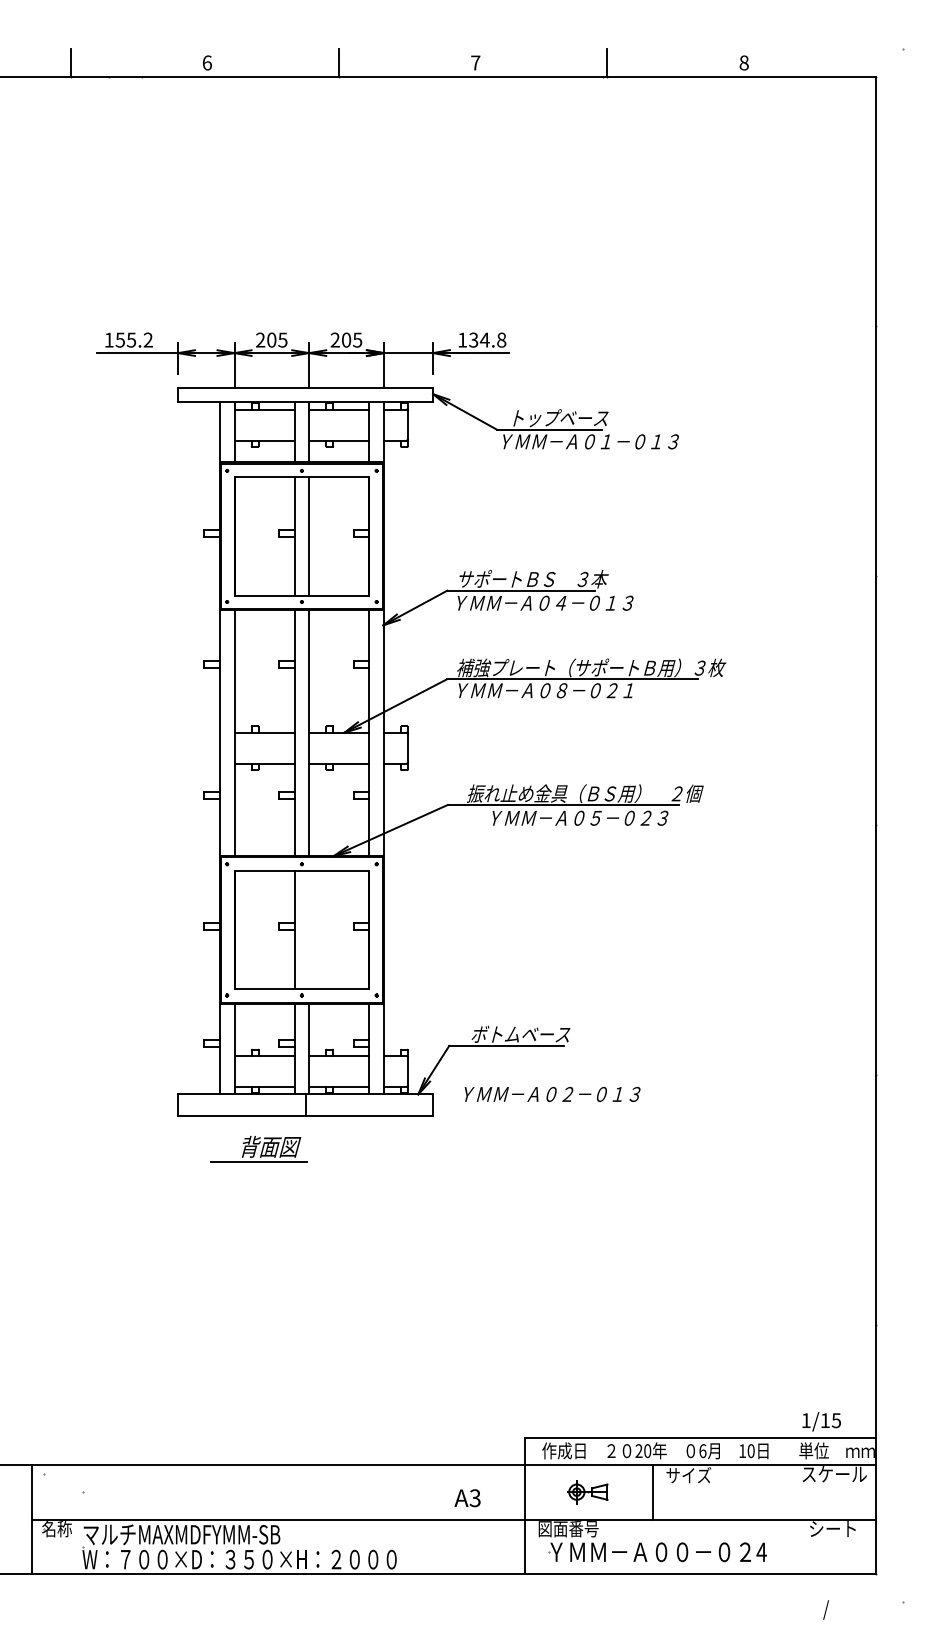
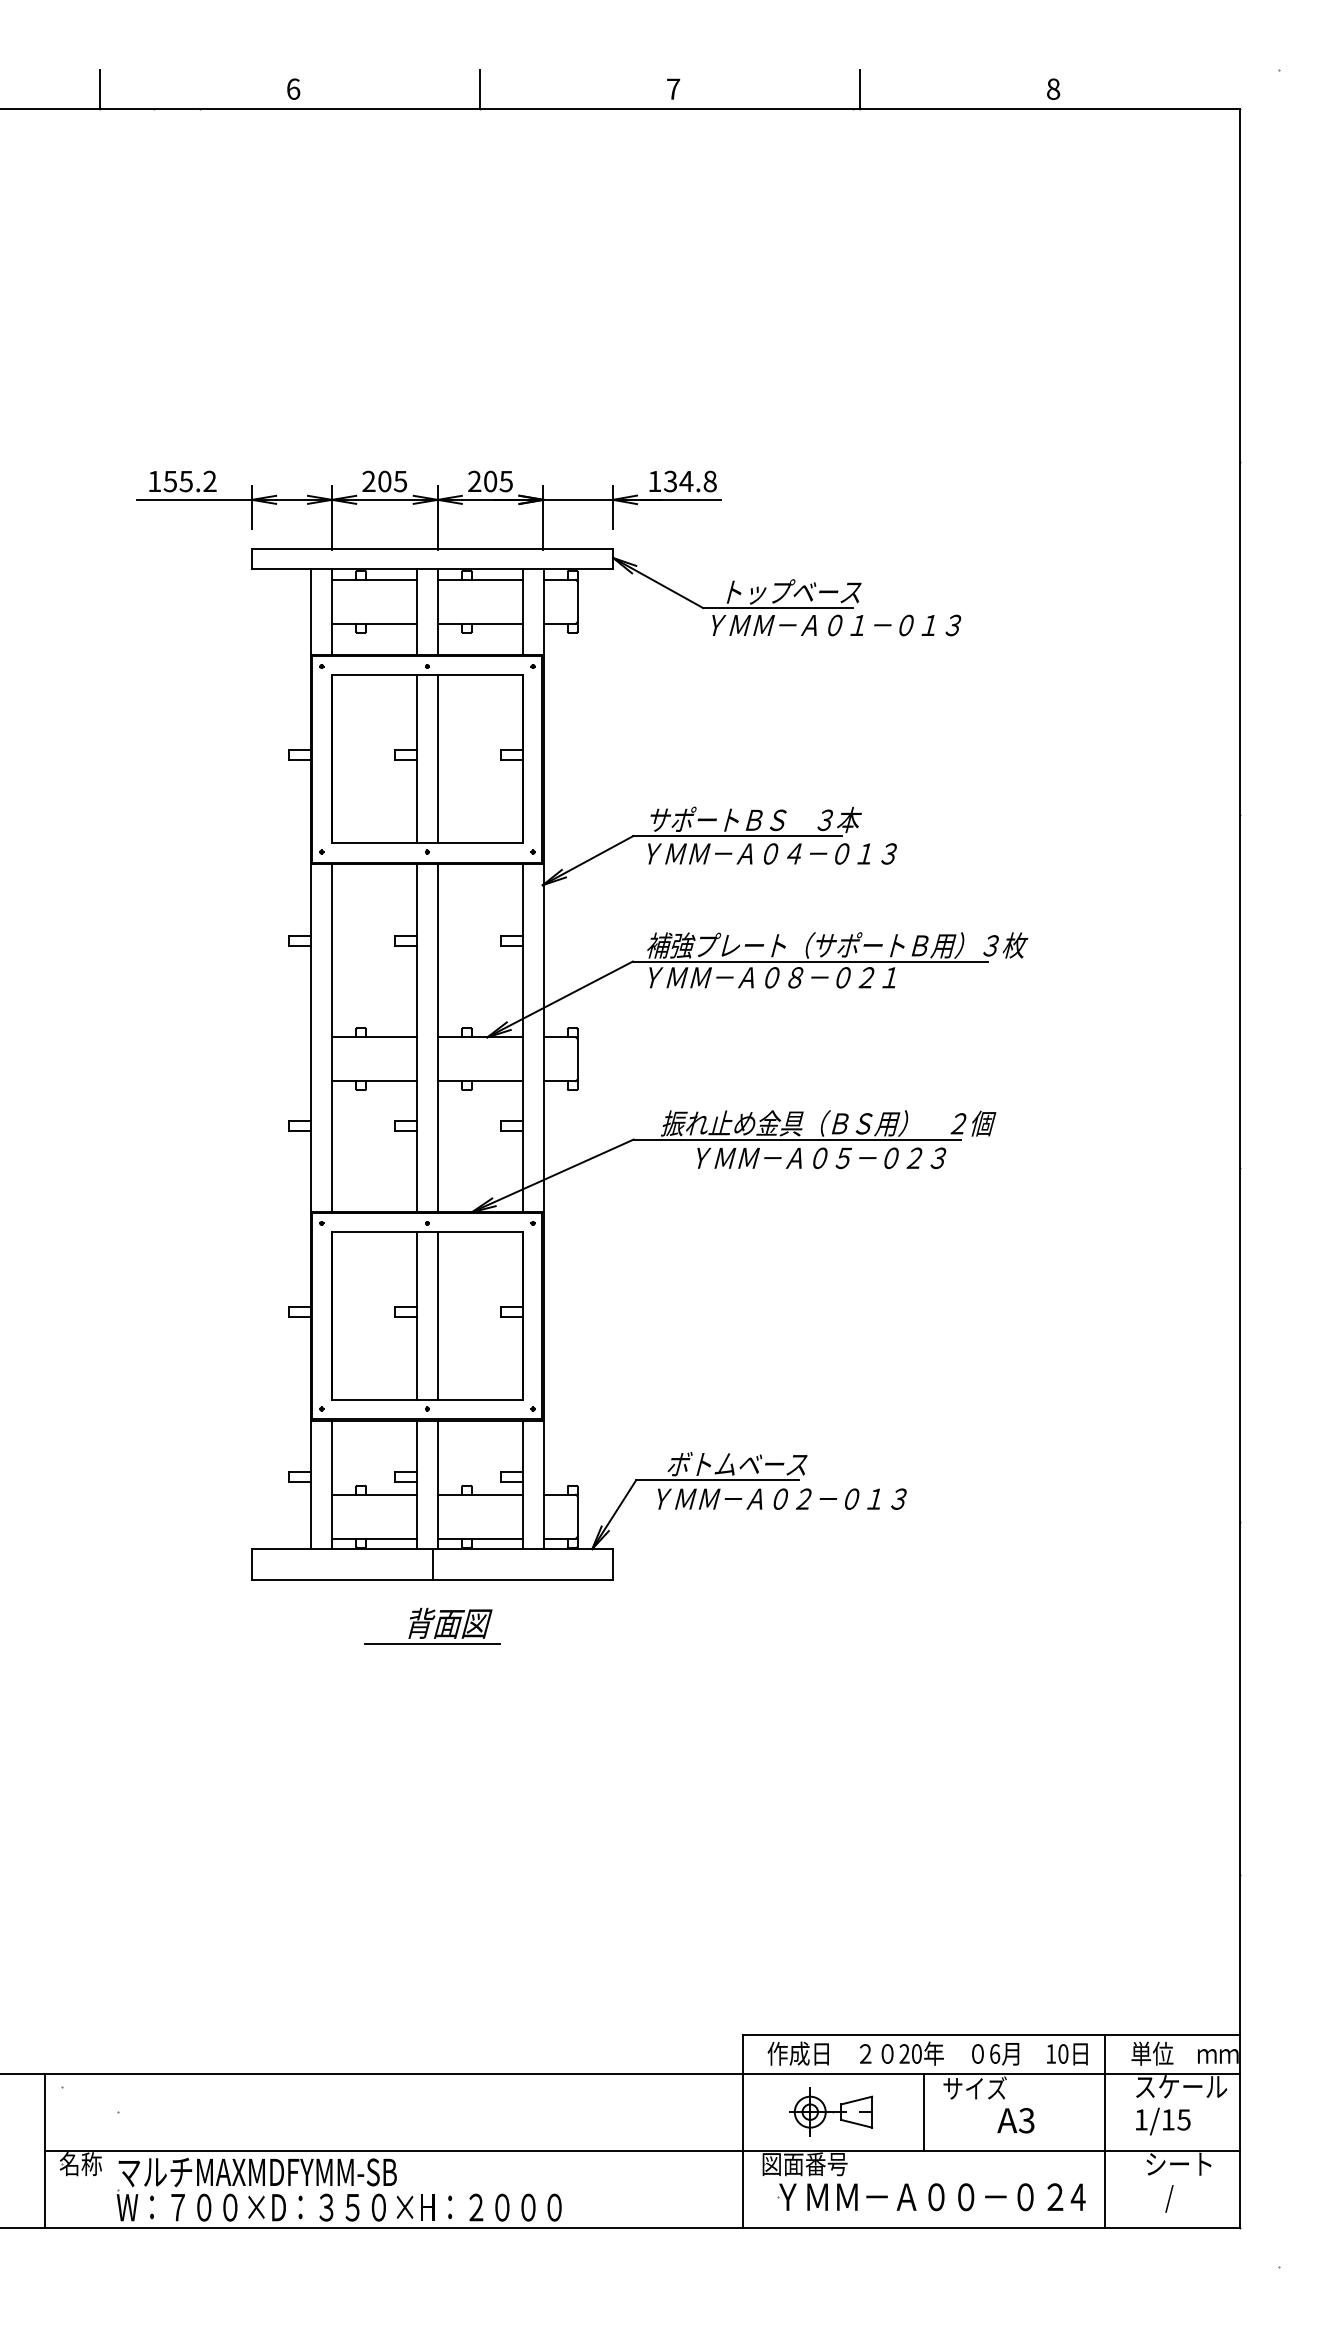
line: (309, 930) -> (437, 1316), added
text: (552, 1093) -> (782, 1498), moved
part: (258, 1148) -> (432, 1625), moved
text: (821, 1421) -> (1163, 2121), moved
part: (587, 1491) -> (831, 2111), size x1.43
text: (467, 1498) -> (1015, 2120), moved
line: (780, 1505) -> (1104, 2131), added
text: (826, 1609) -> (1169, 2198), moved

